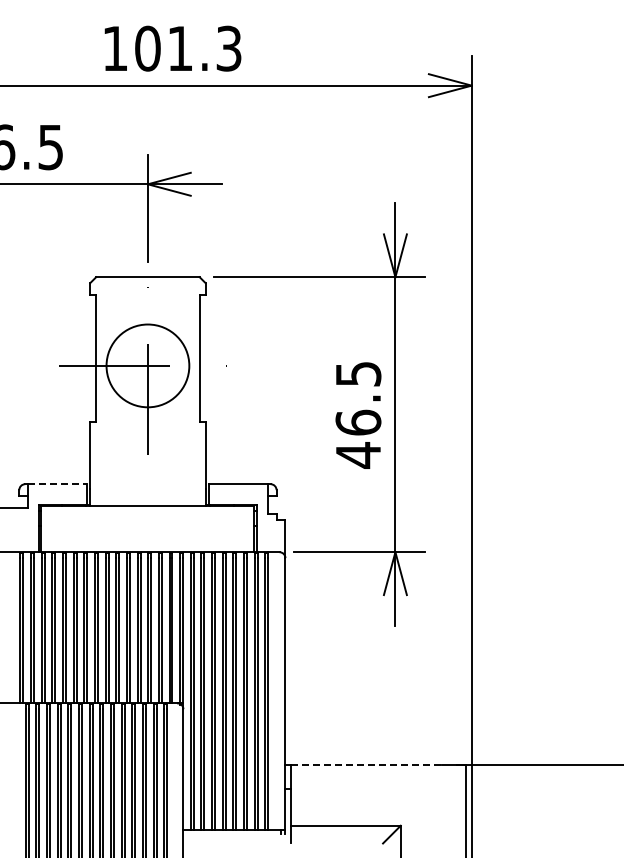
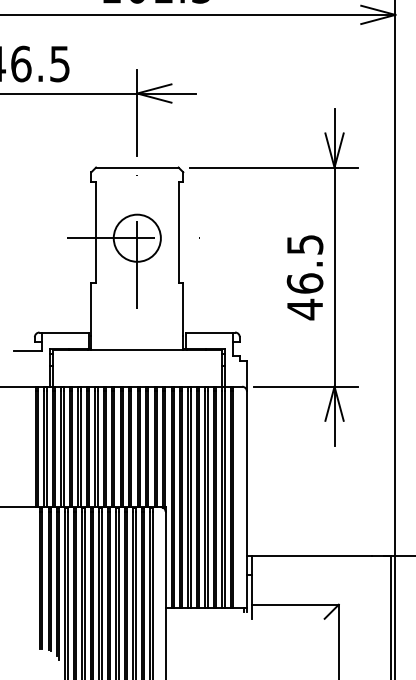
circle: (147, 365) -> (136, 237), size x0.71
line: (57, 484) -> (65, 332), dashed -> solid
line: (367, 765) -> (312, 556), dashed -> solid

